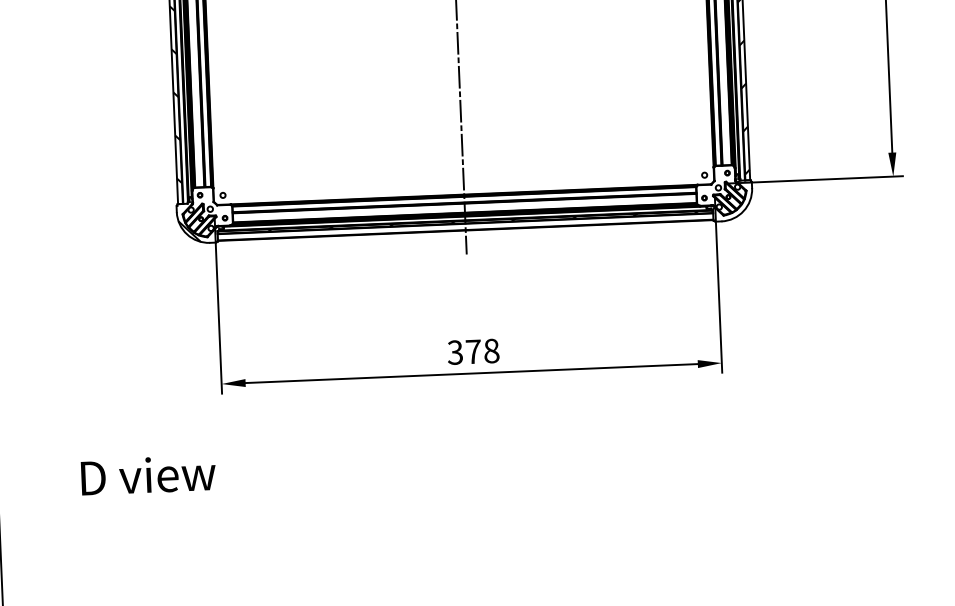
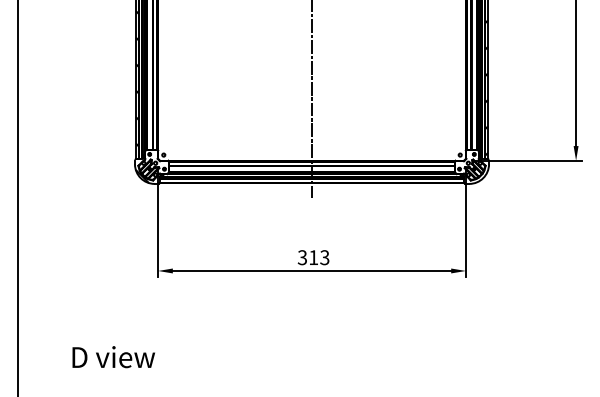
text: (482, 351) -> (319, 257), 378 -> 313
text: (148, 475) -> (113, 357), moved

